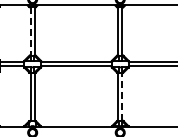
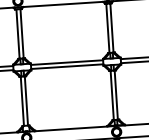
line: (30, 31) -> (17, 34), dashed -> solid
line: (122, 96) -> (116, 94), dashed -> solid

